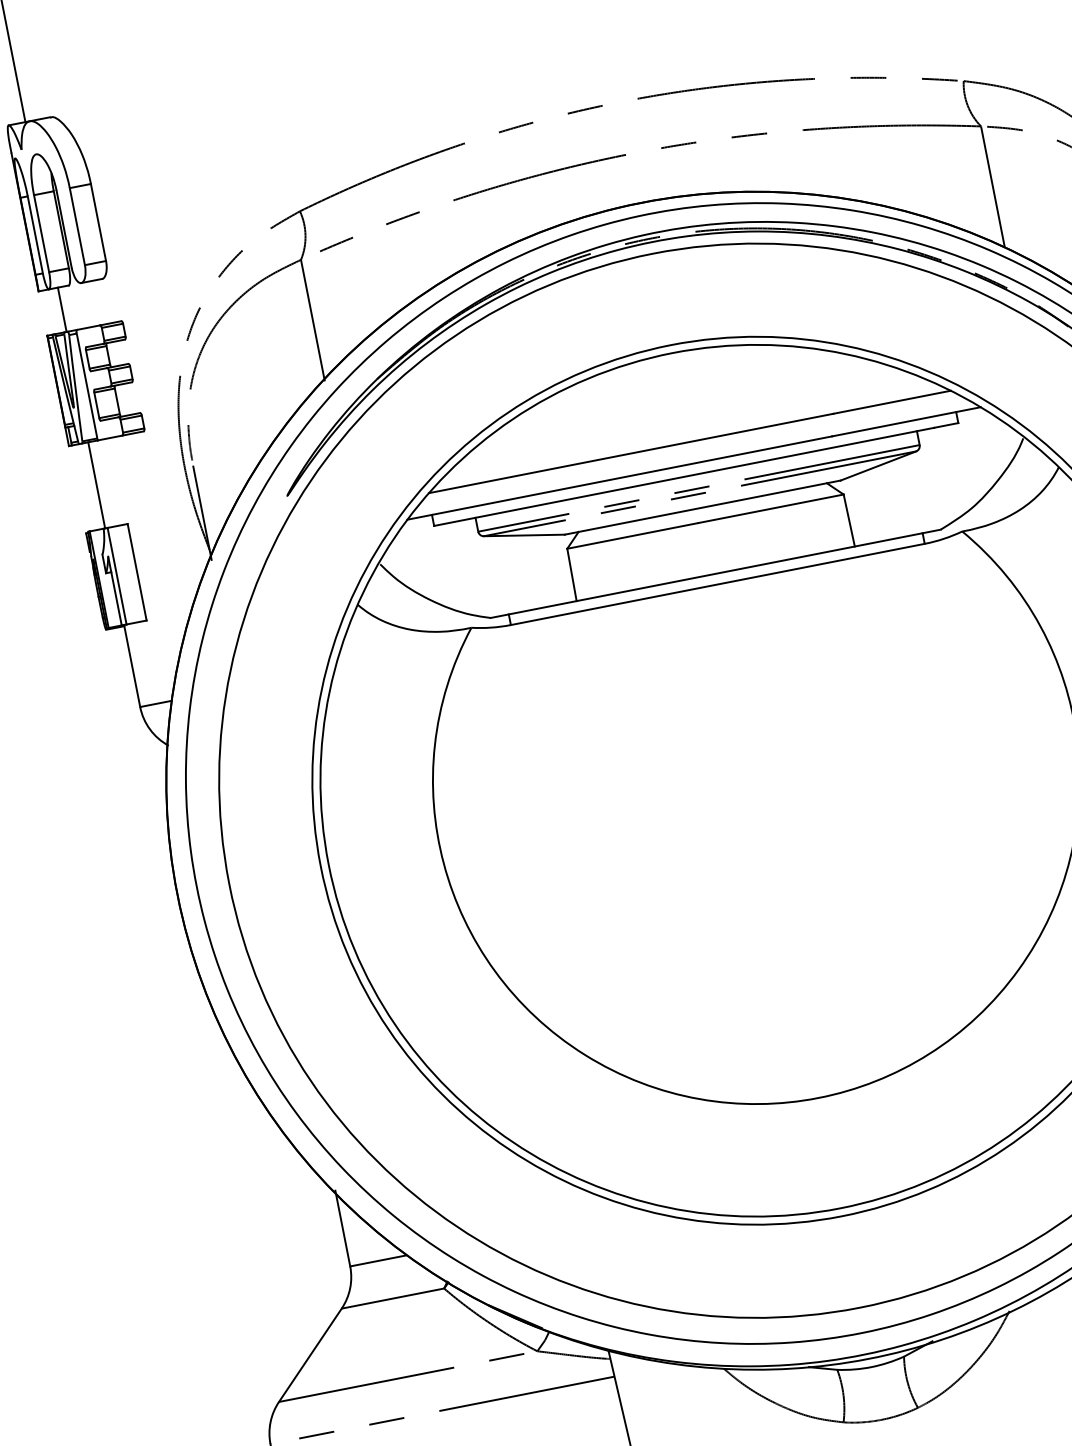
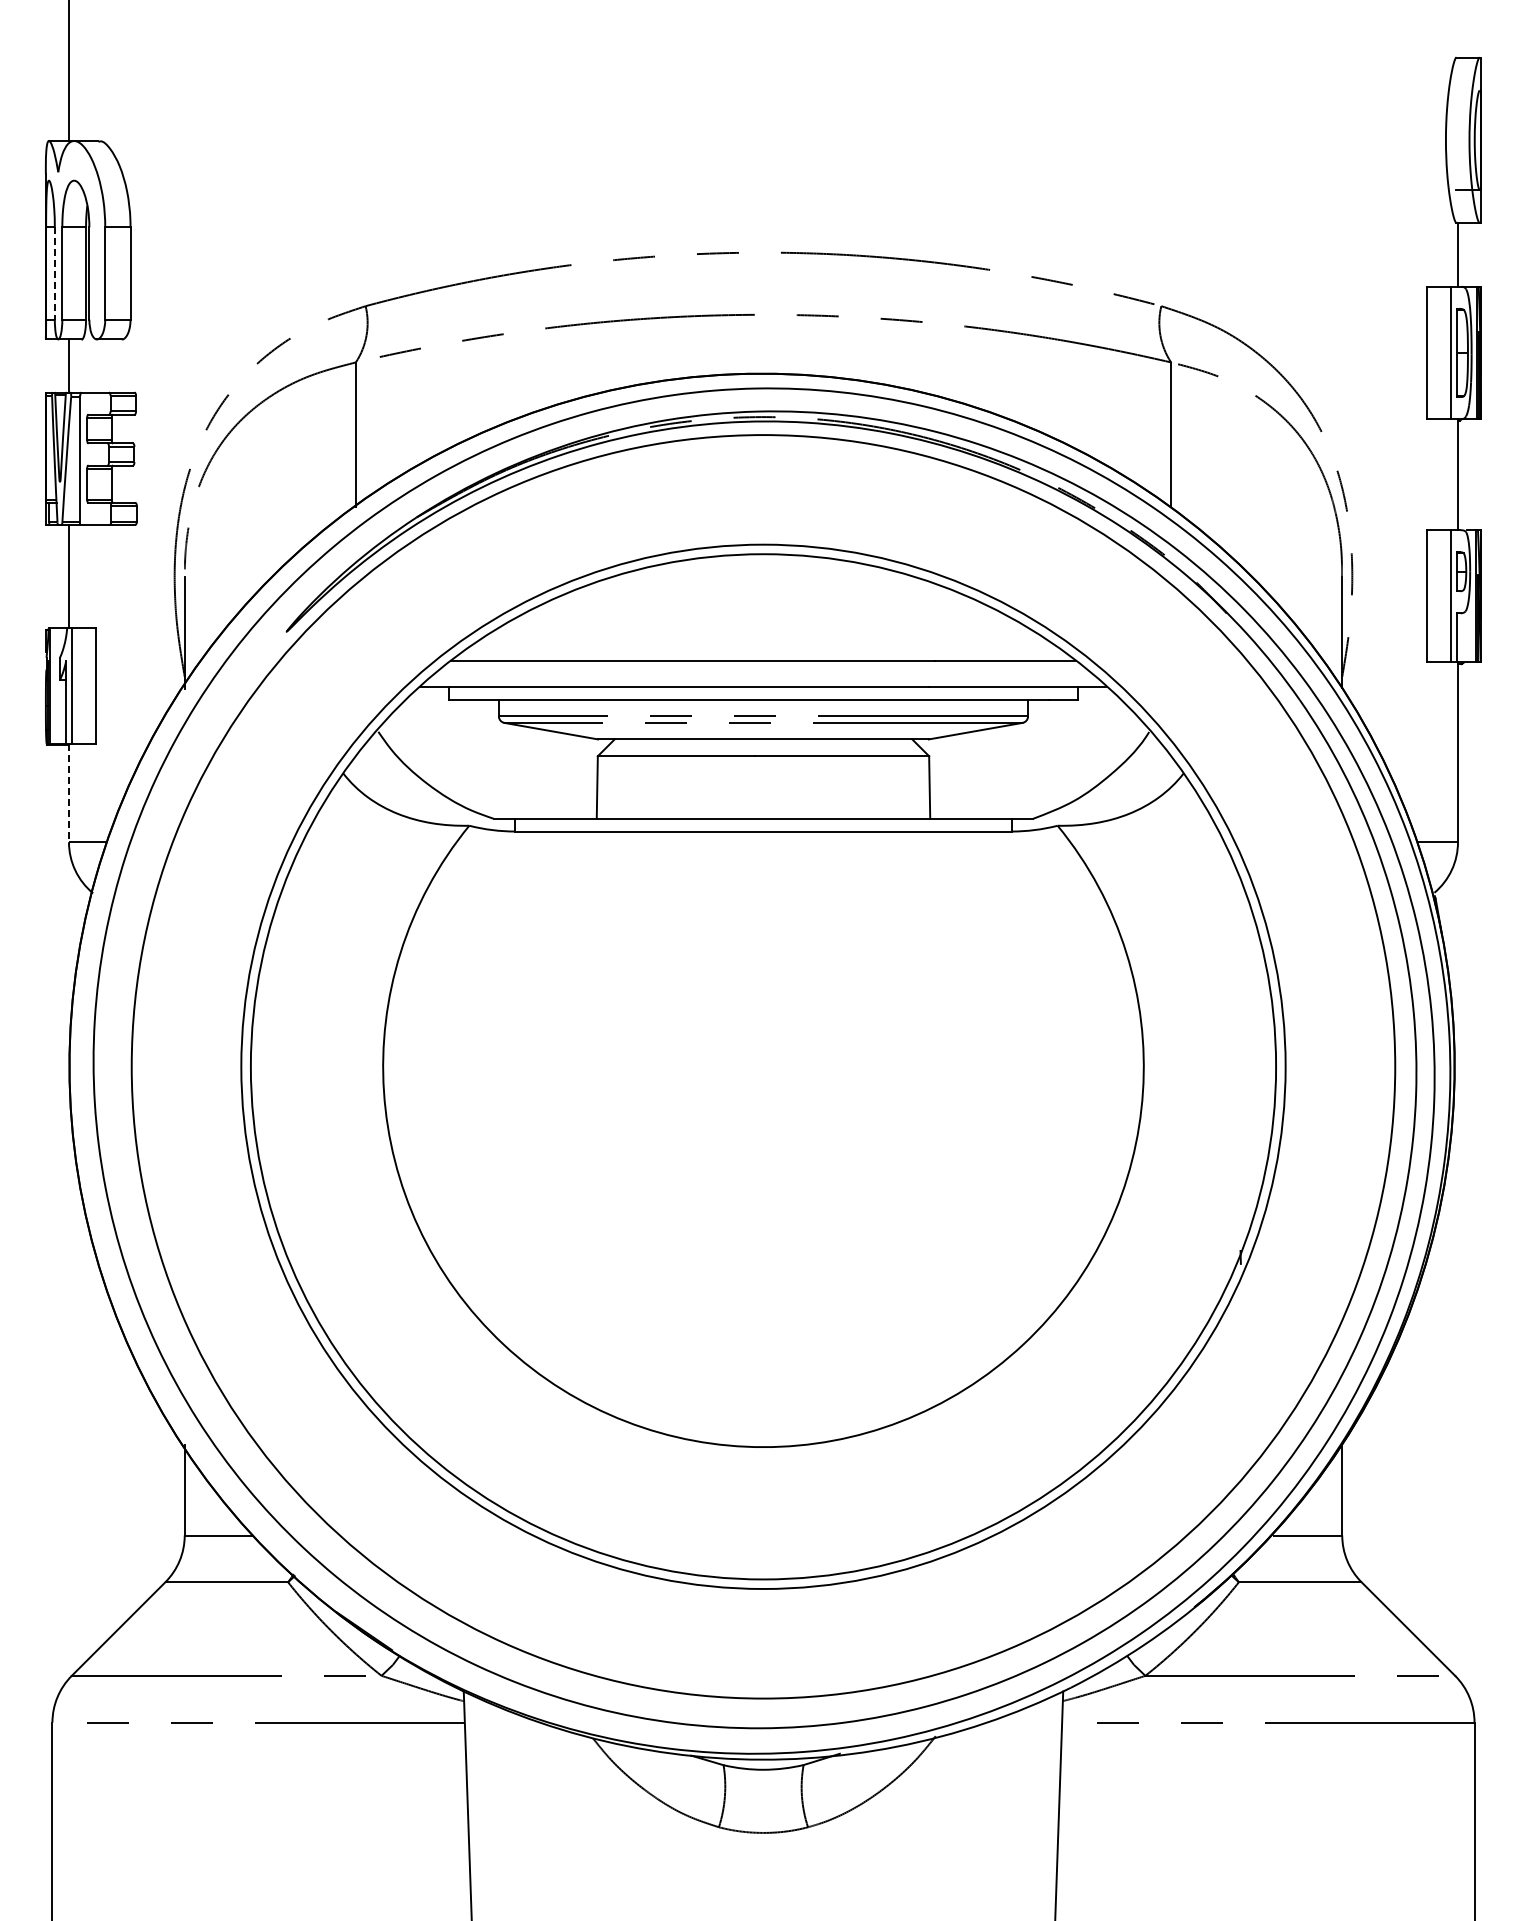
line: (35, 234) -> (54, 273), solid -> dashed
line: (131, 666) -> (68, 793), solid -> dashed

